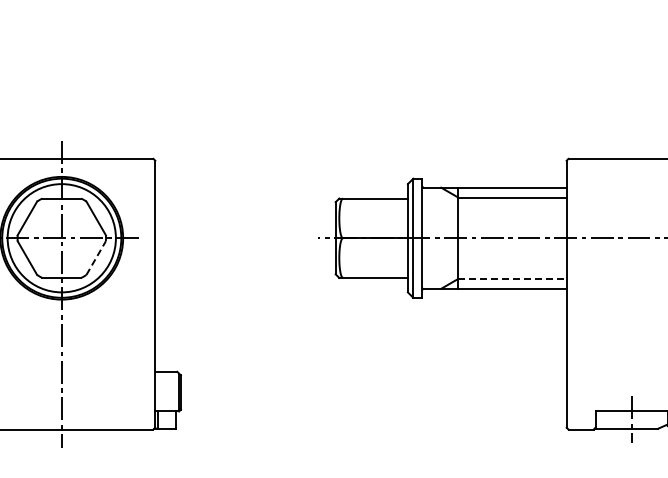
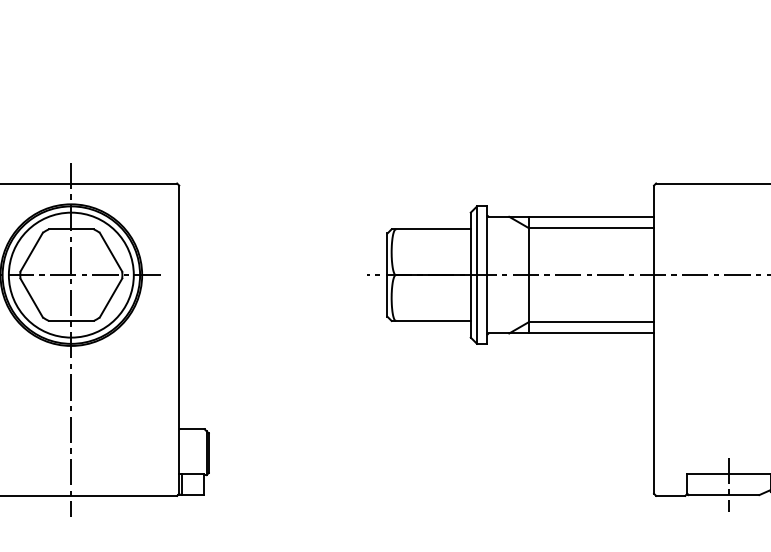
line: (96, 257) -> (111, 297), dashed -> solid
line: (513, 278) -> (592, 321), dashed -> solid

